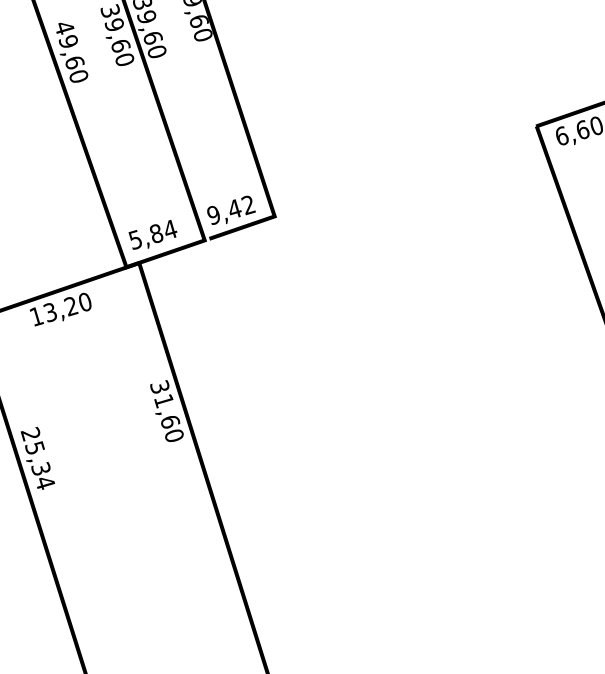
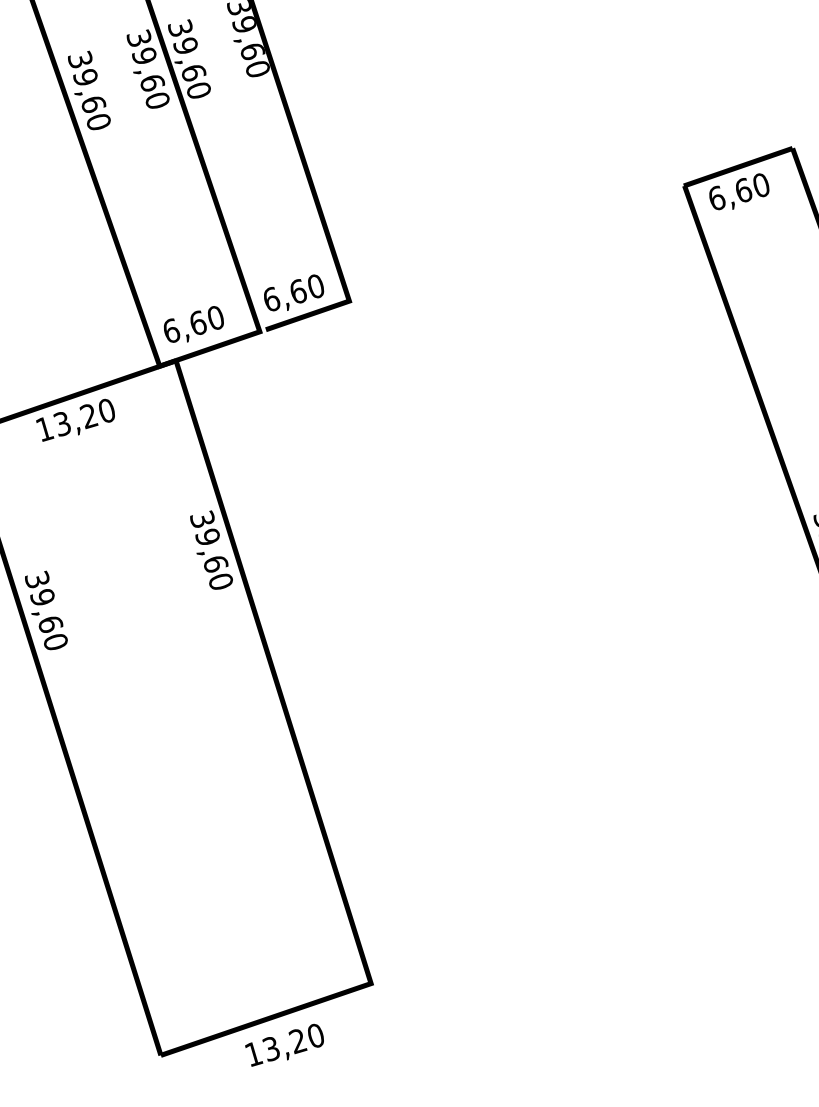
text: (64, 27) -> (80, 59), 49,60 -> 39,60
text: (231, 210) -> (294, 293), 9,42 -> 6,60
text: (152, 234) -> (193, 324), 5,84 -> 6,60
text: (163, 401) -> (207, 537), 31,60 -> 39,60
text: (37, 458) -> (46, 610), 25,34 -> 39,60

